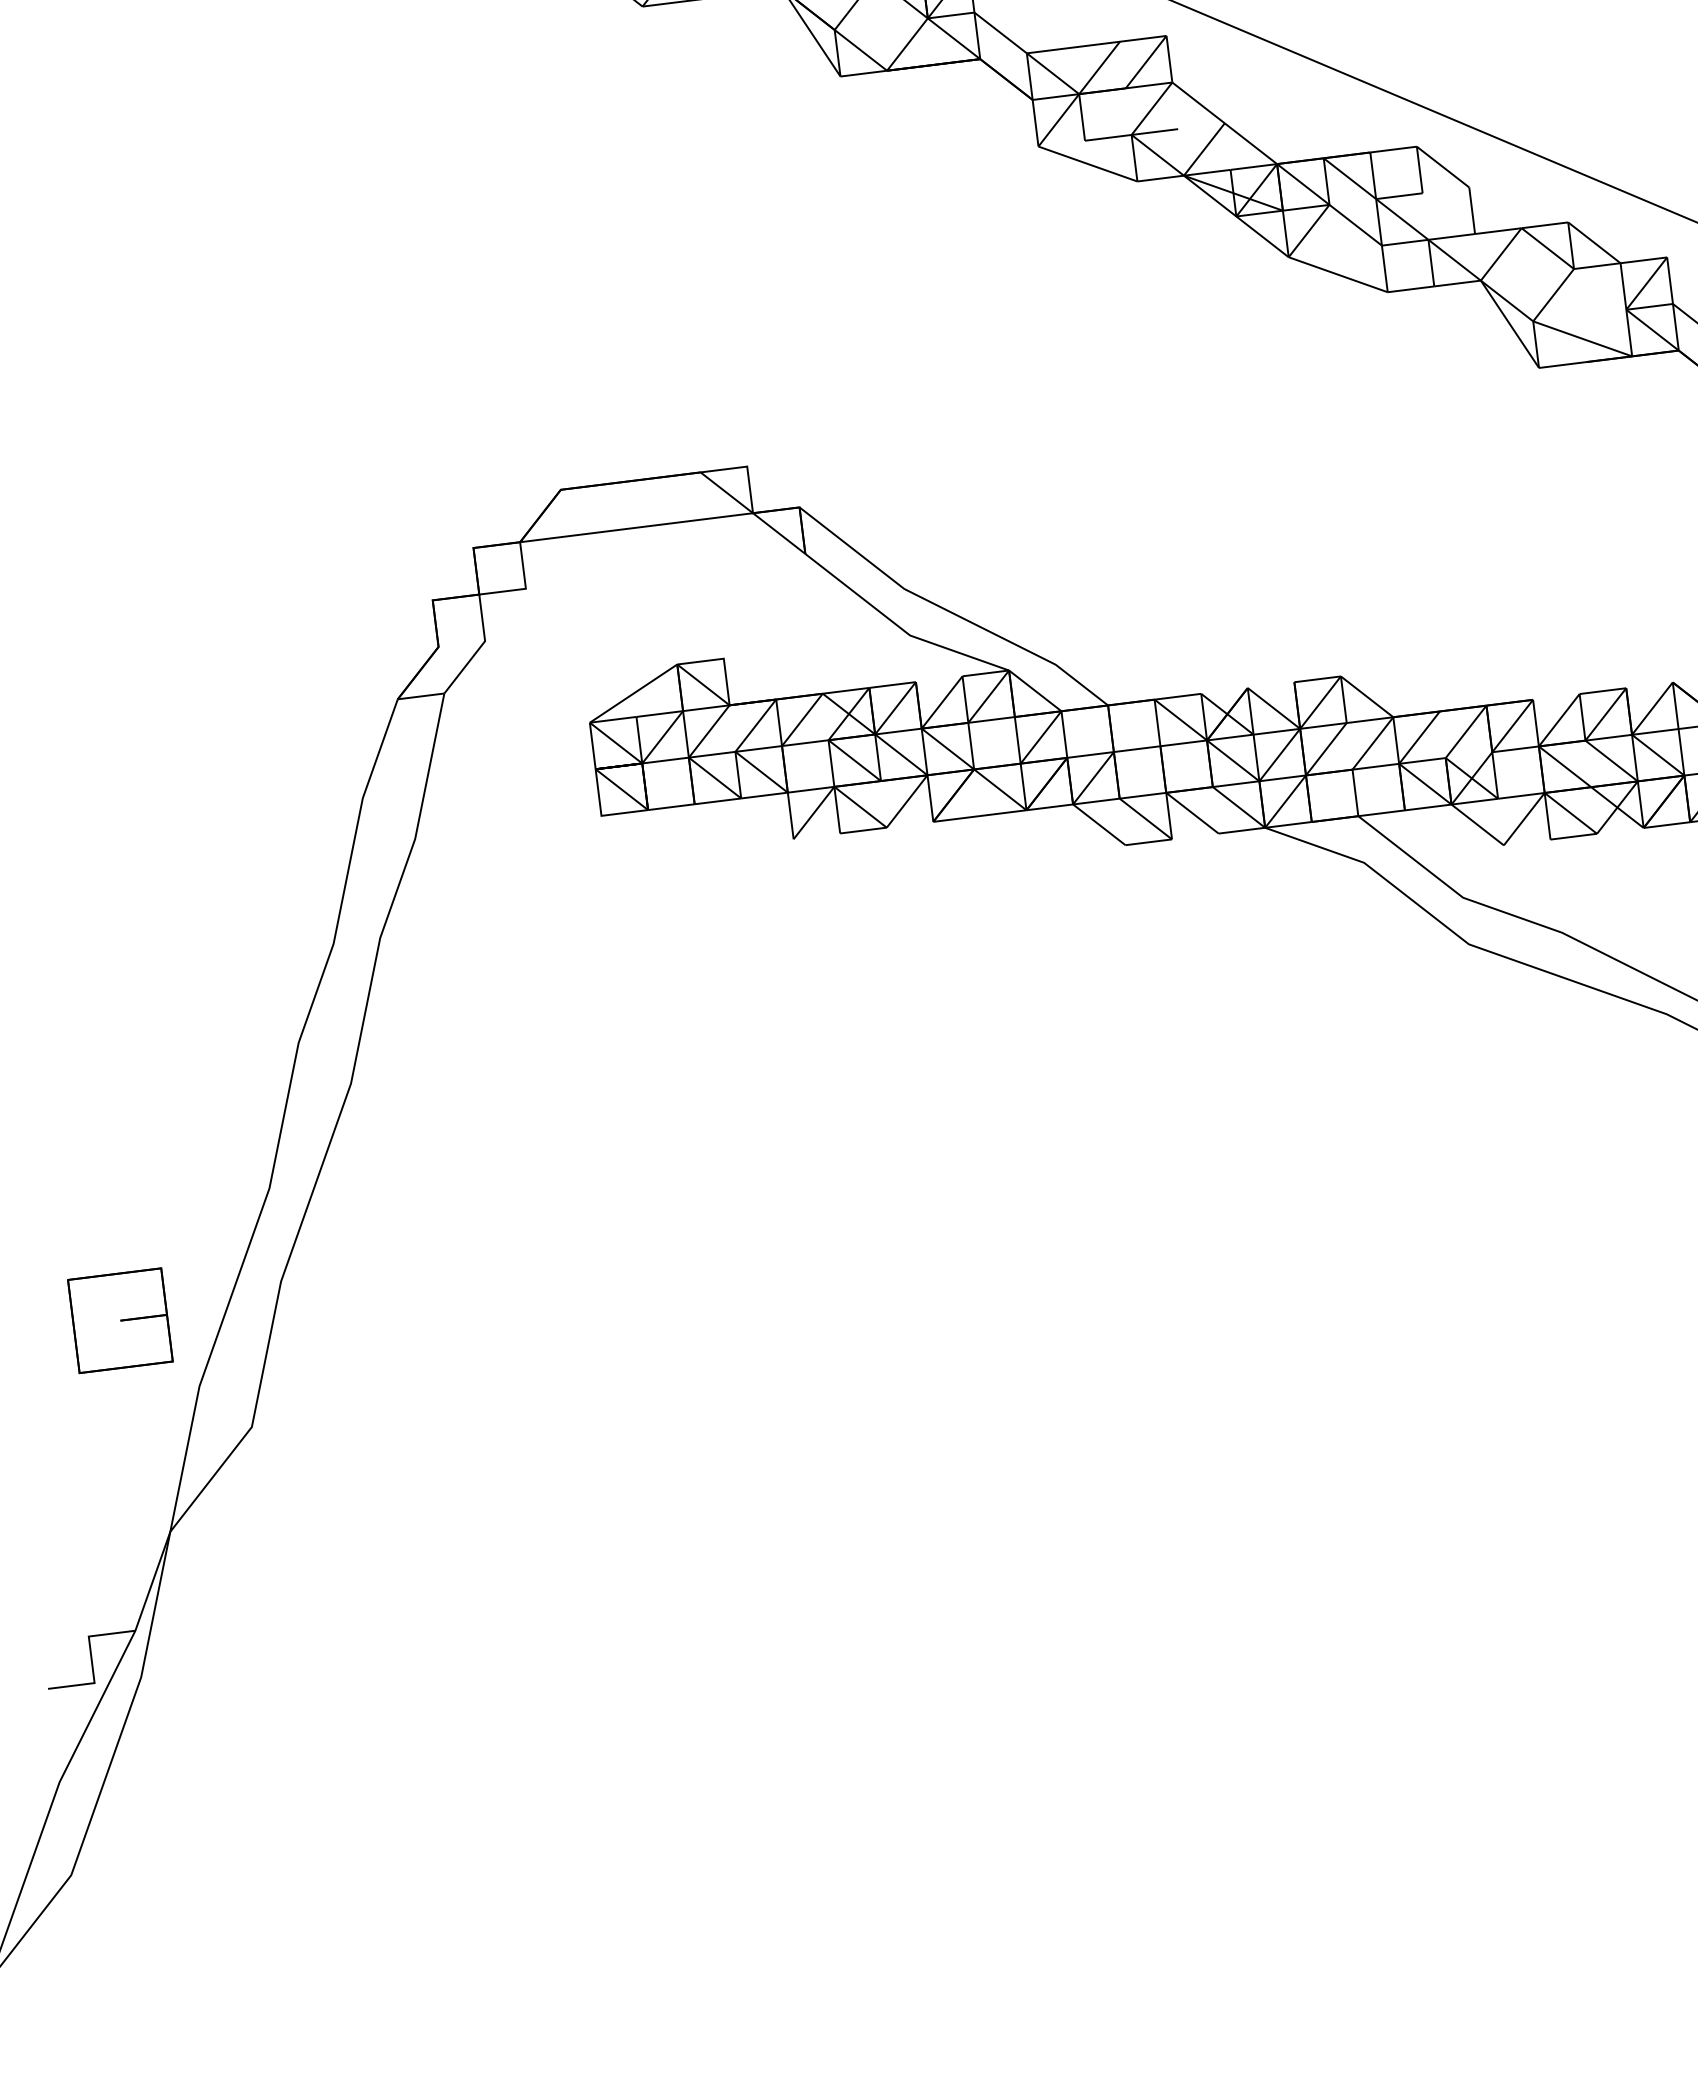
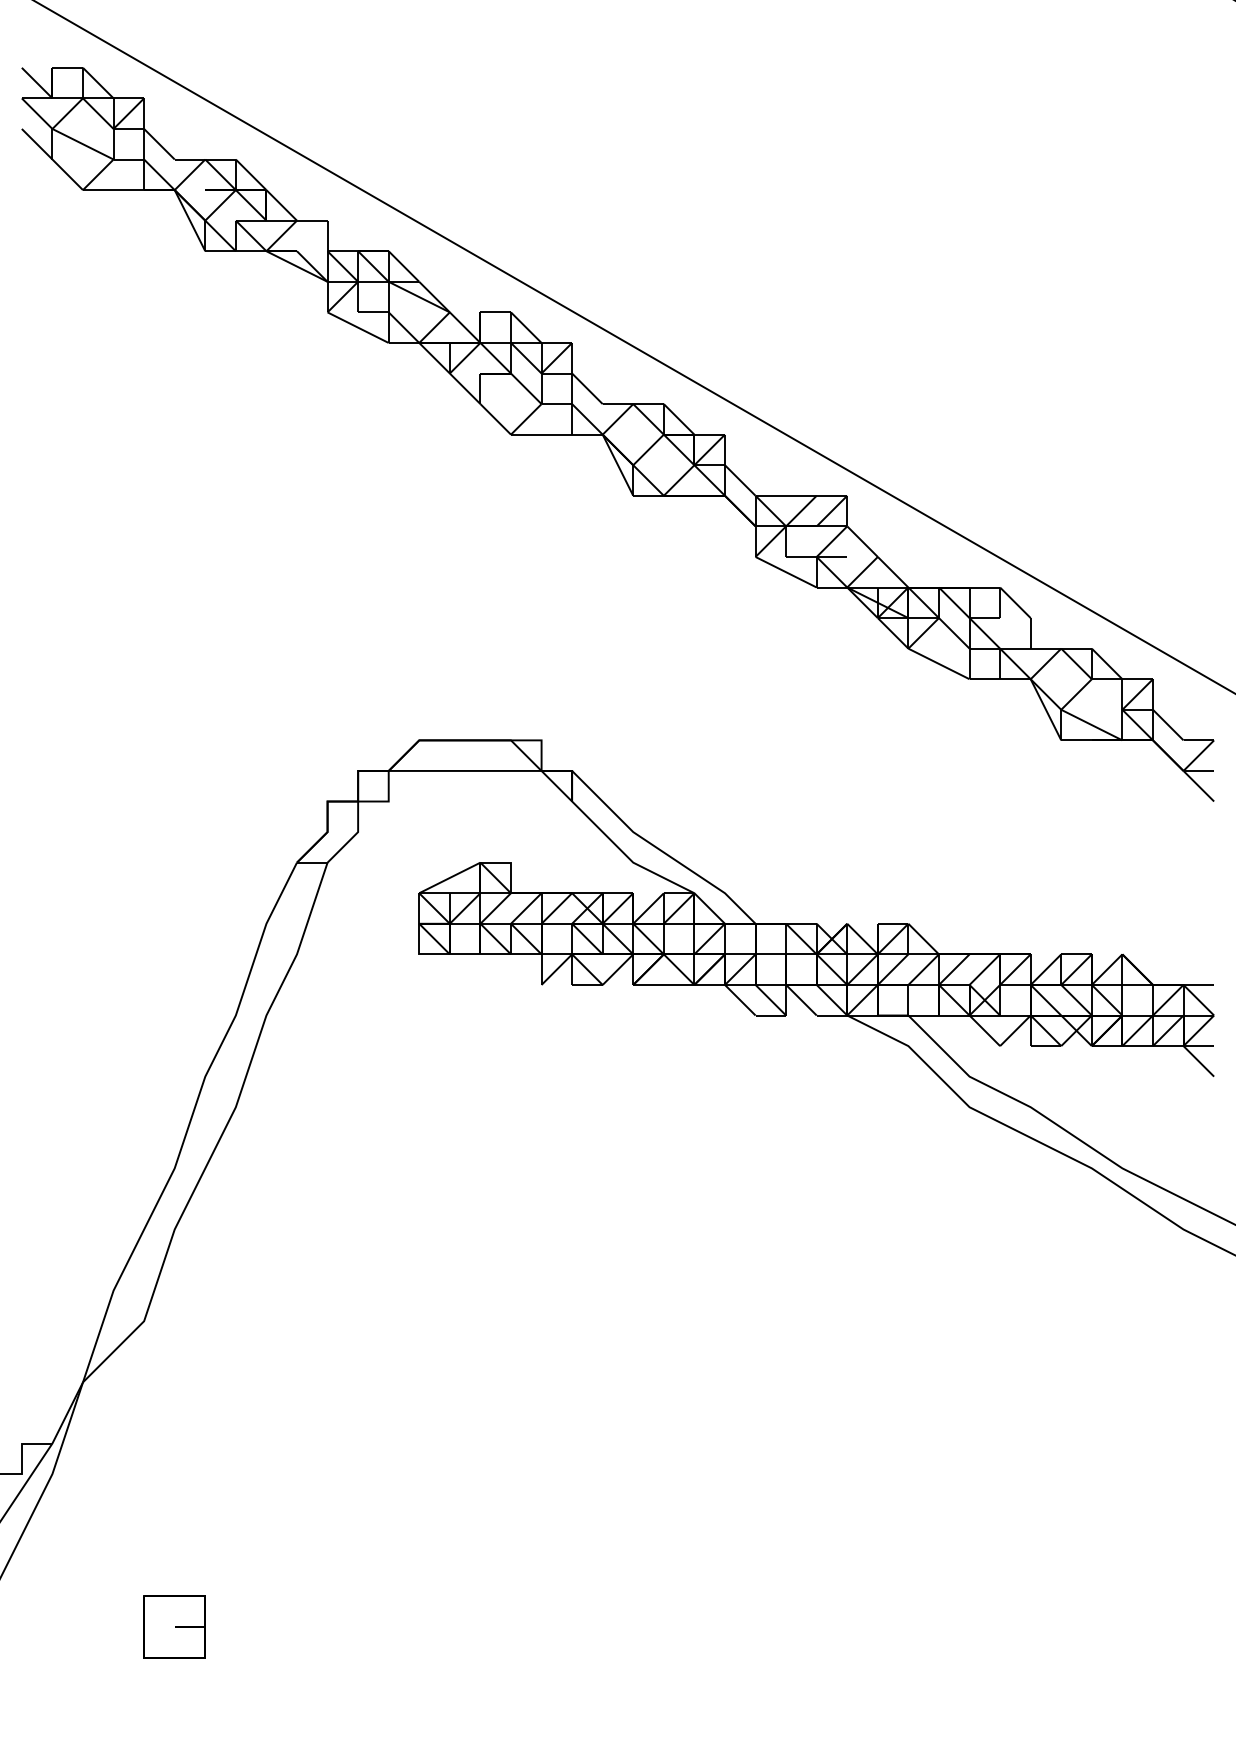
part: (119, 1320) -> (174, 1626), moved

